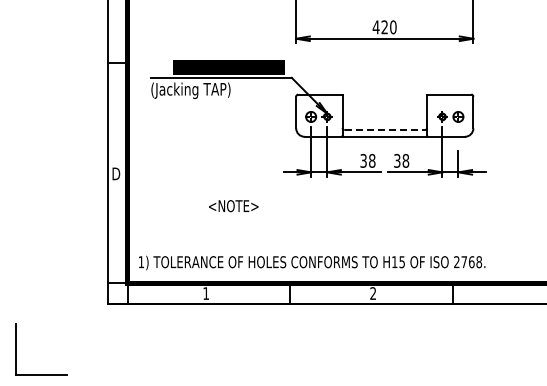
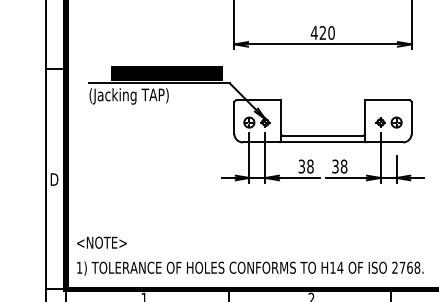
line: (385, 130) -> (323, 136), dashed -> solid
text: (233, 206) -> (101, 243), moved
text: (402, 262) -> (340, 268), H15 -> H14

